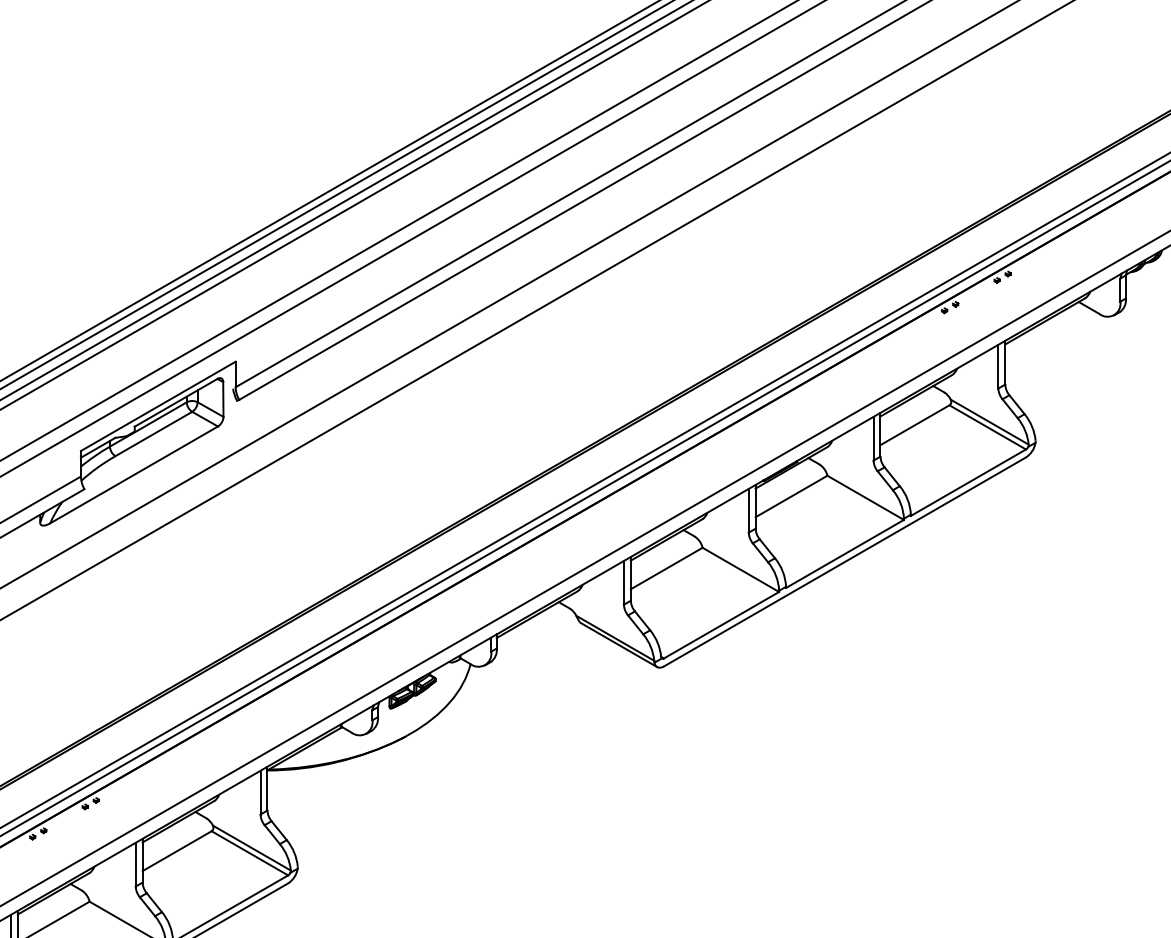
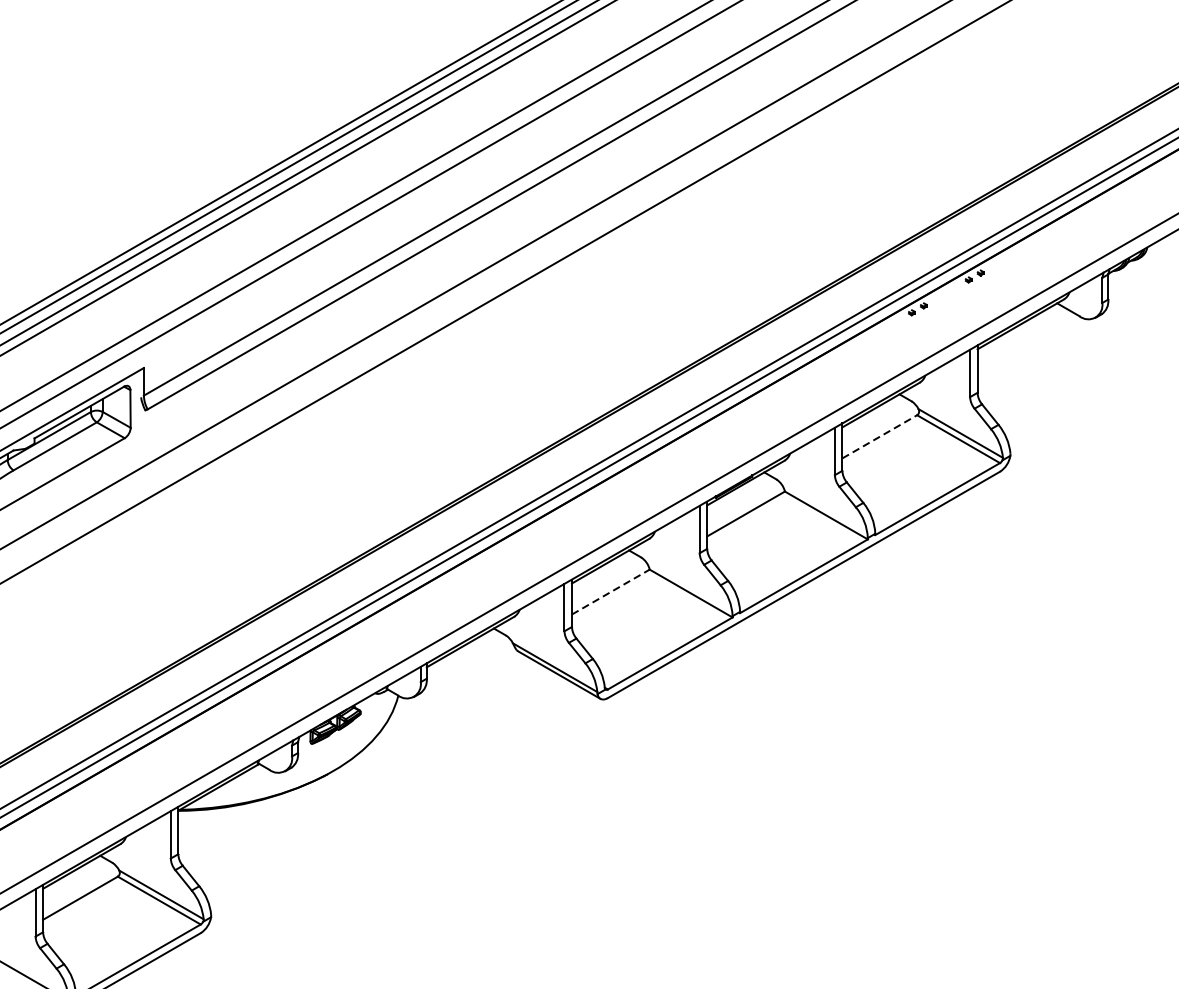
line: (914, 425) -> (879, 437), solid -> dashed
line: (667, 568) -> (611, 592), solid -> dashed

